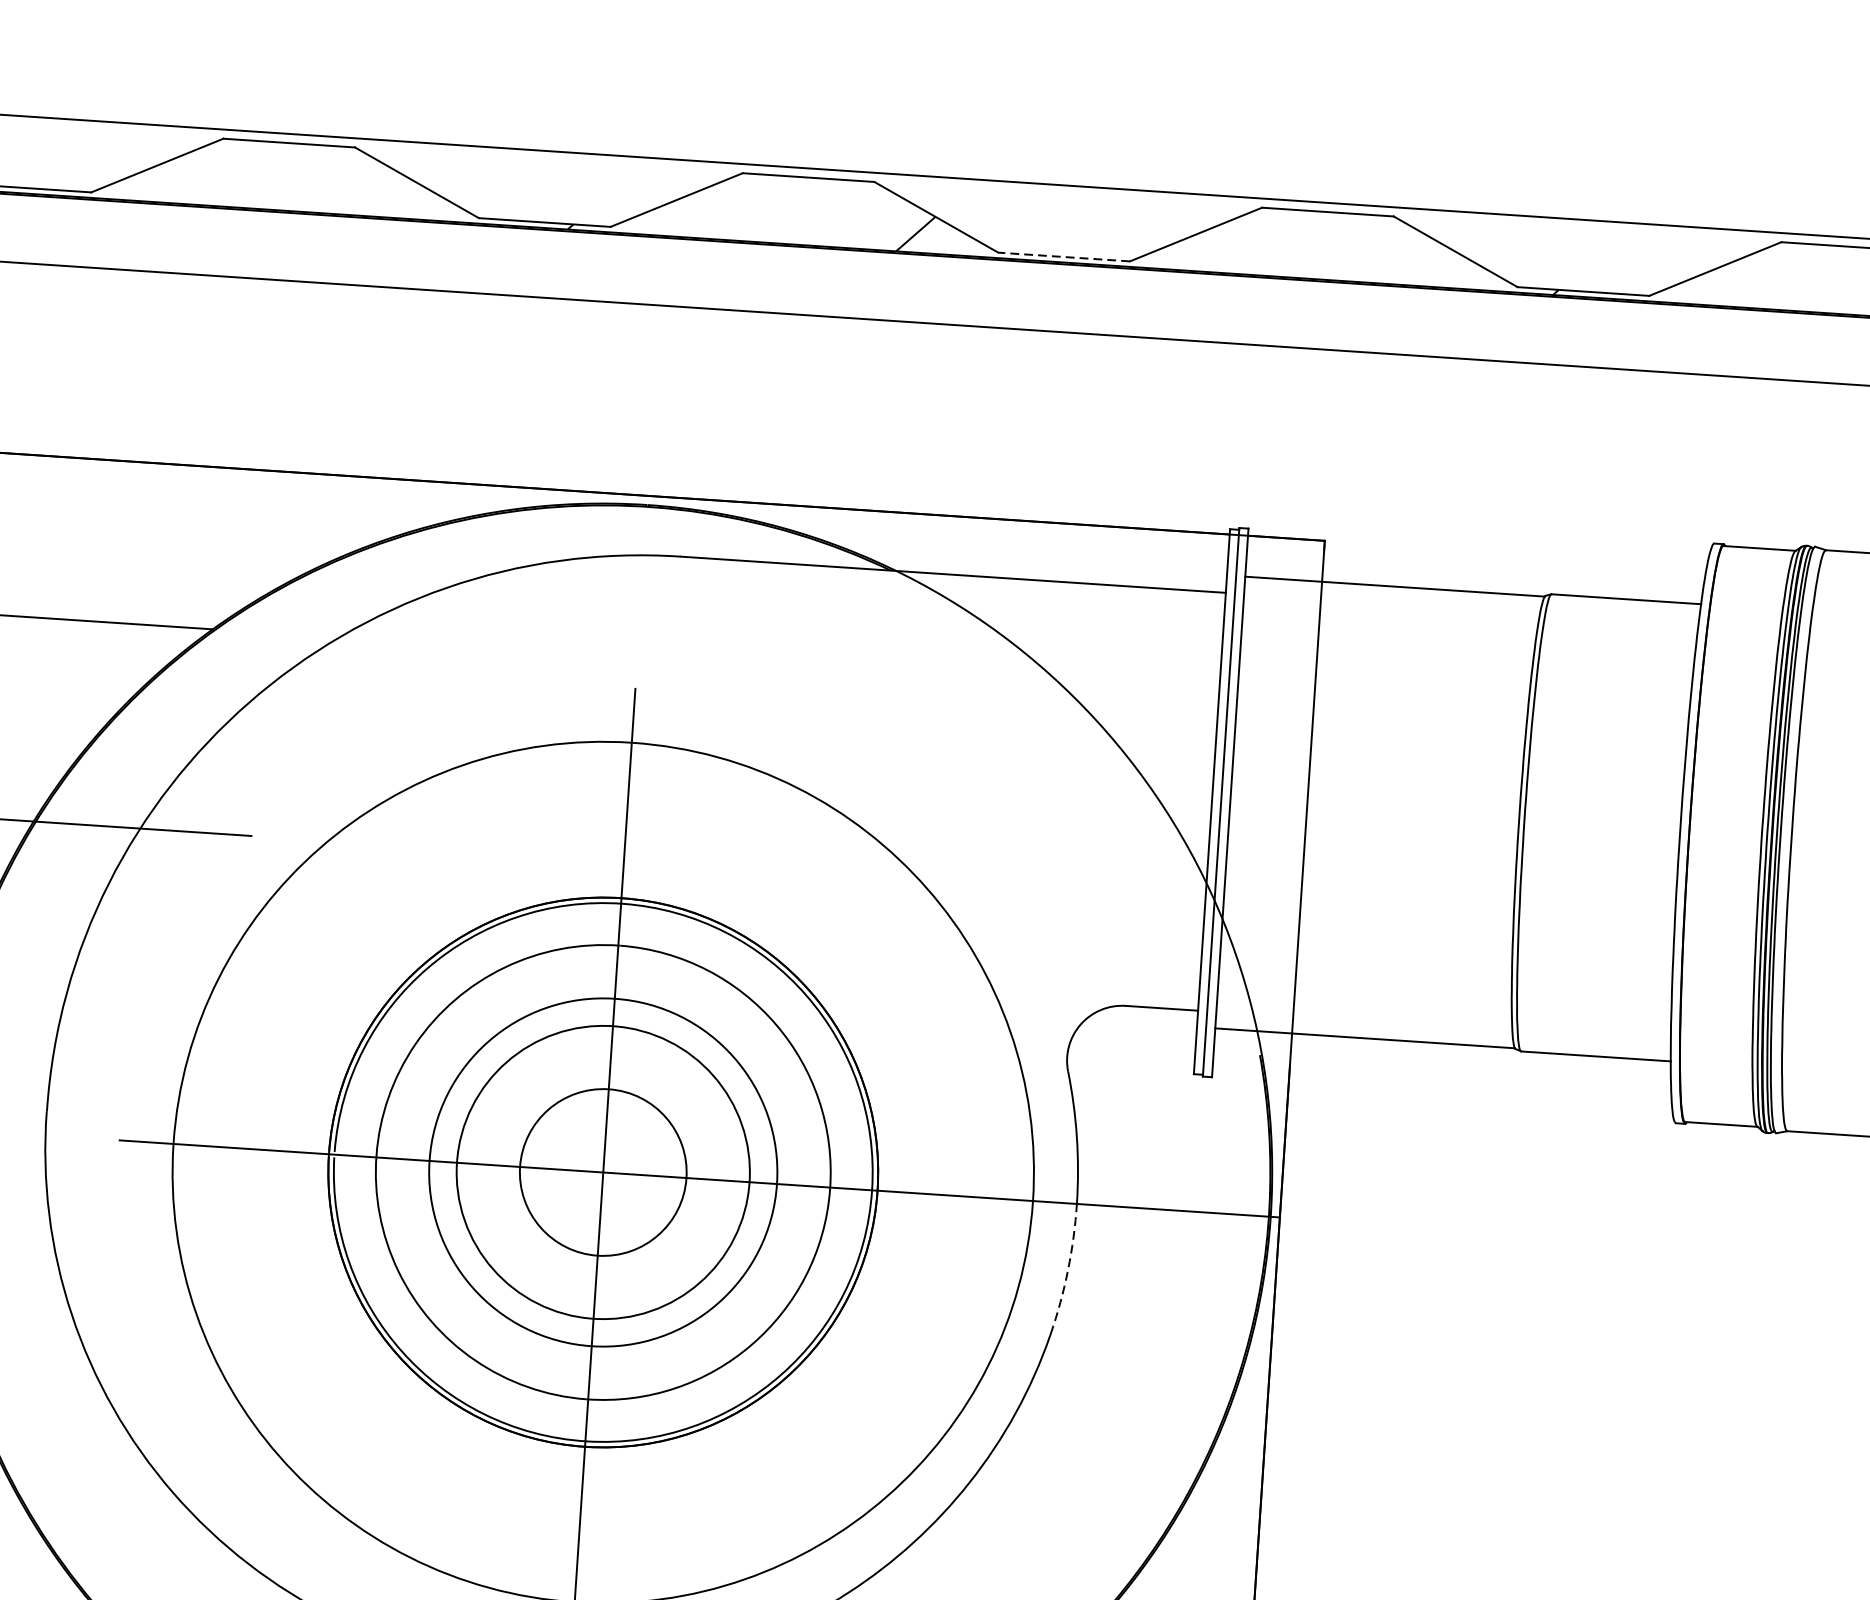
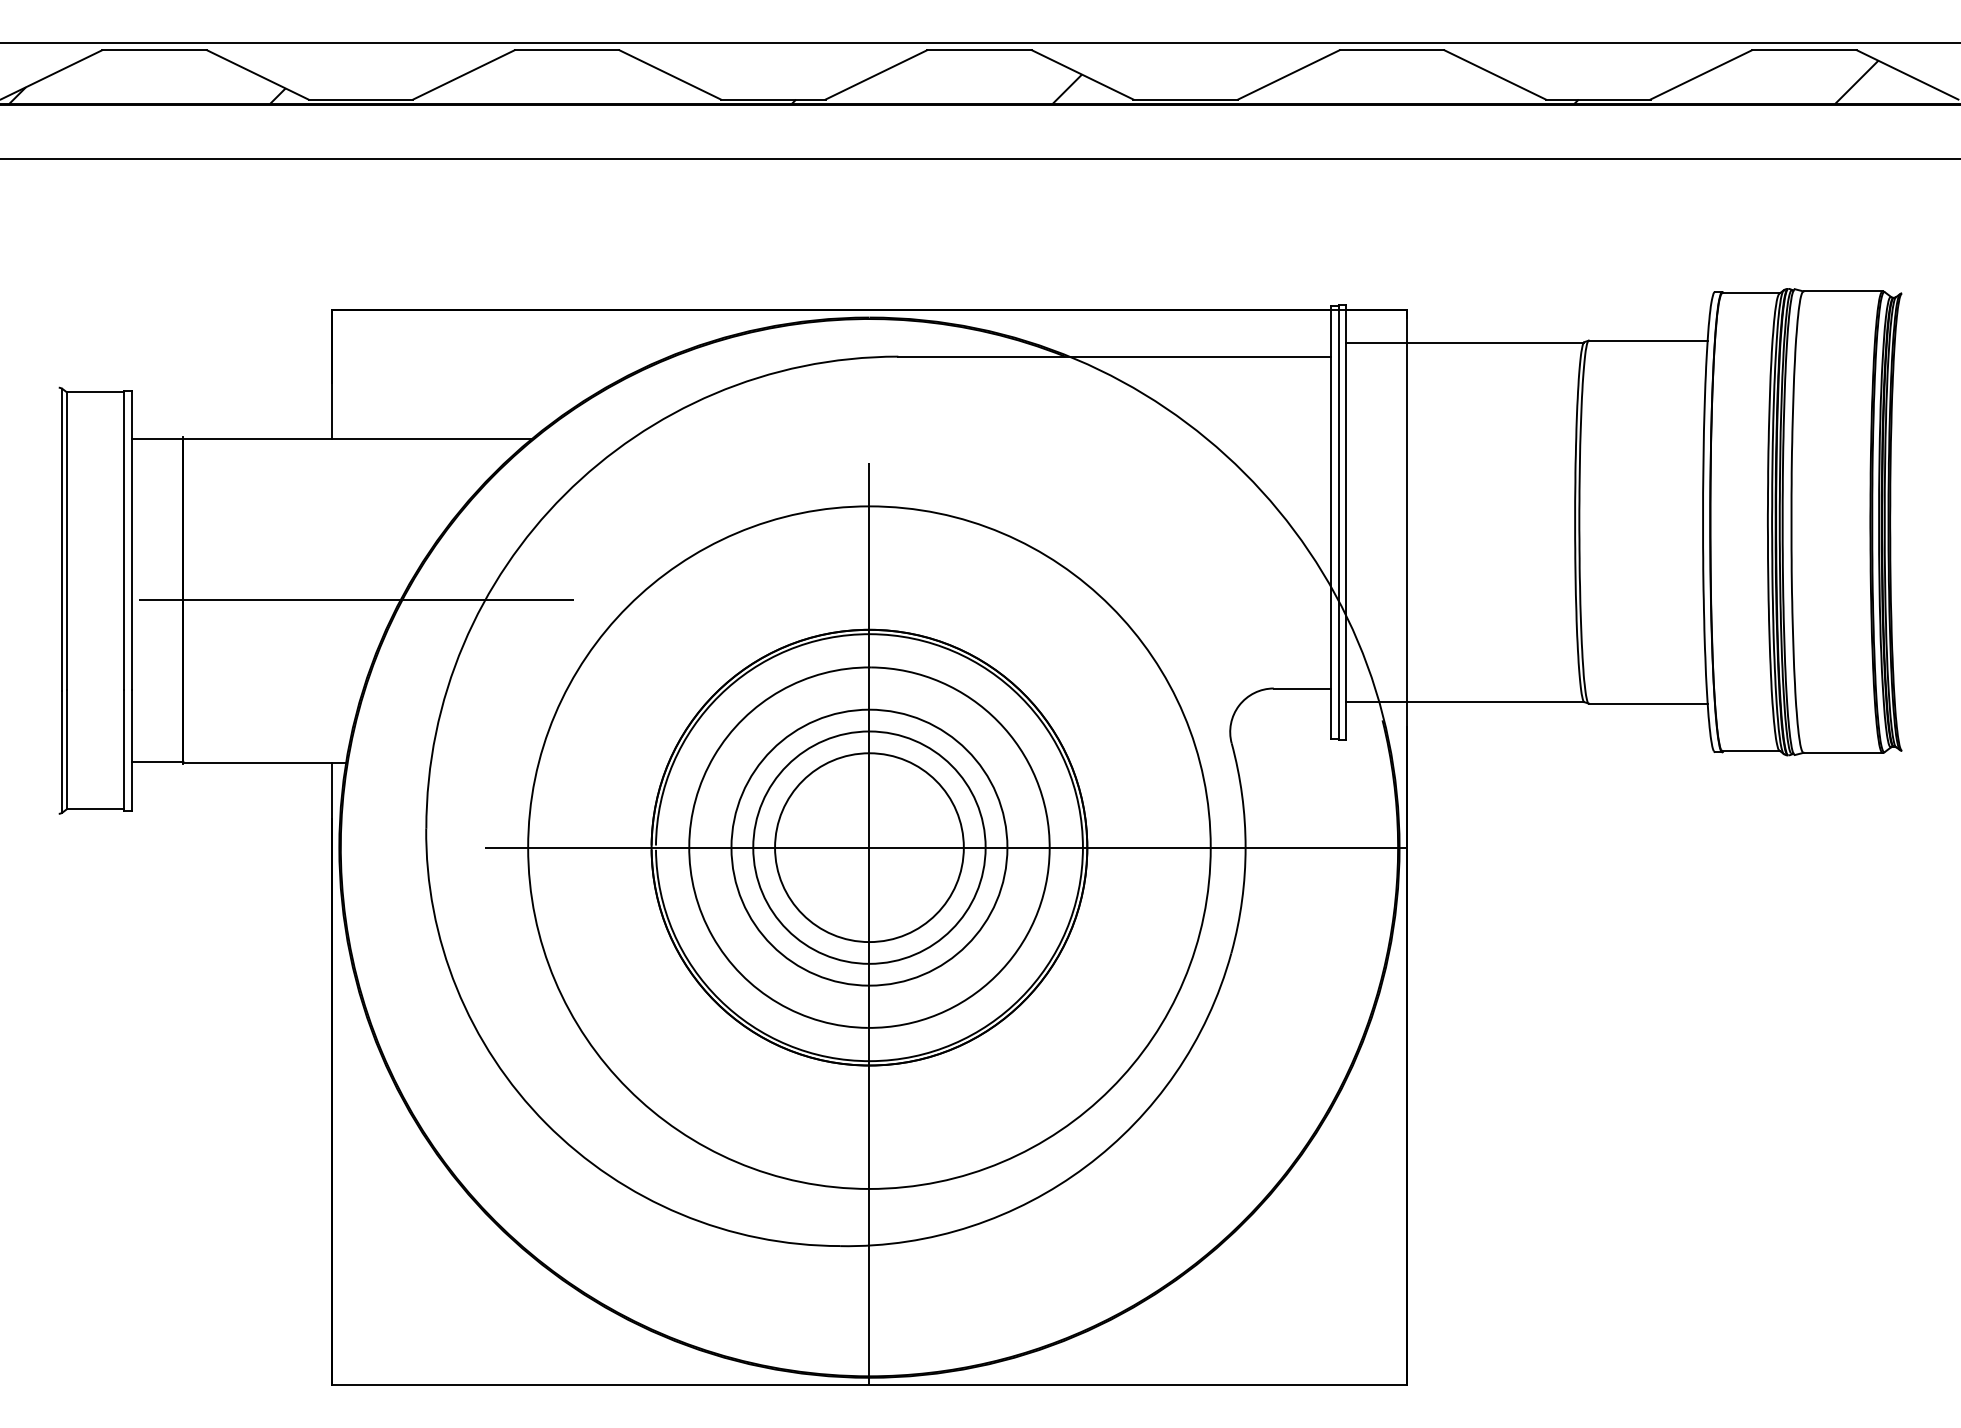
line: (1063, 256) -> (1185, 99), dashed -> solid
circle: (603, 1172) -> (869, 847), size x1.43
arc: (1068, 1270) -> (1242, 900), dashed -> solid

